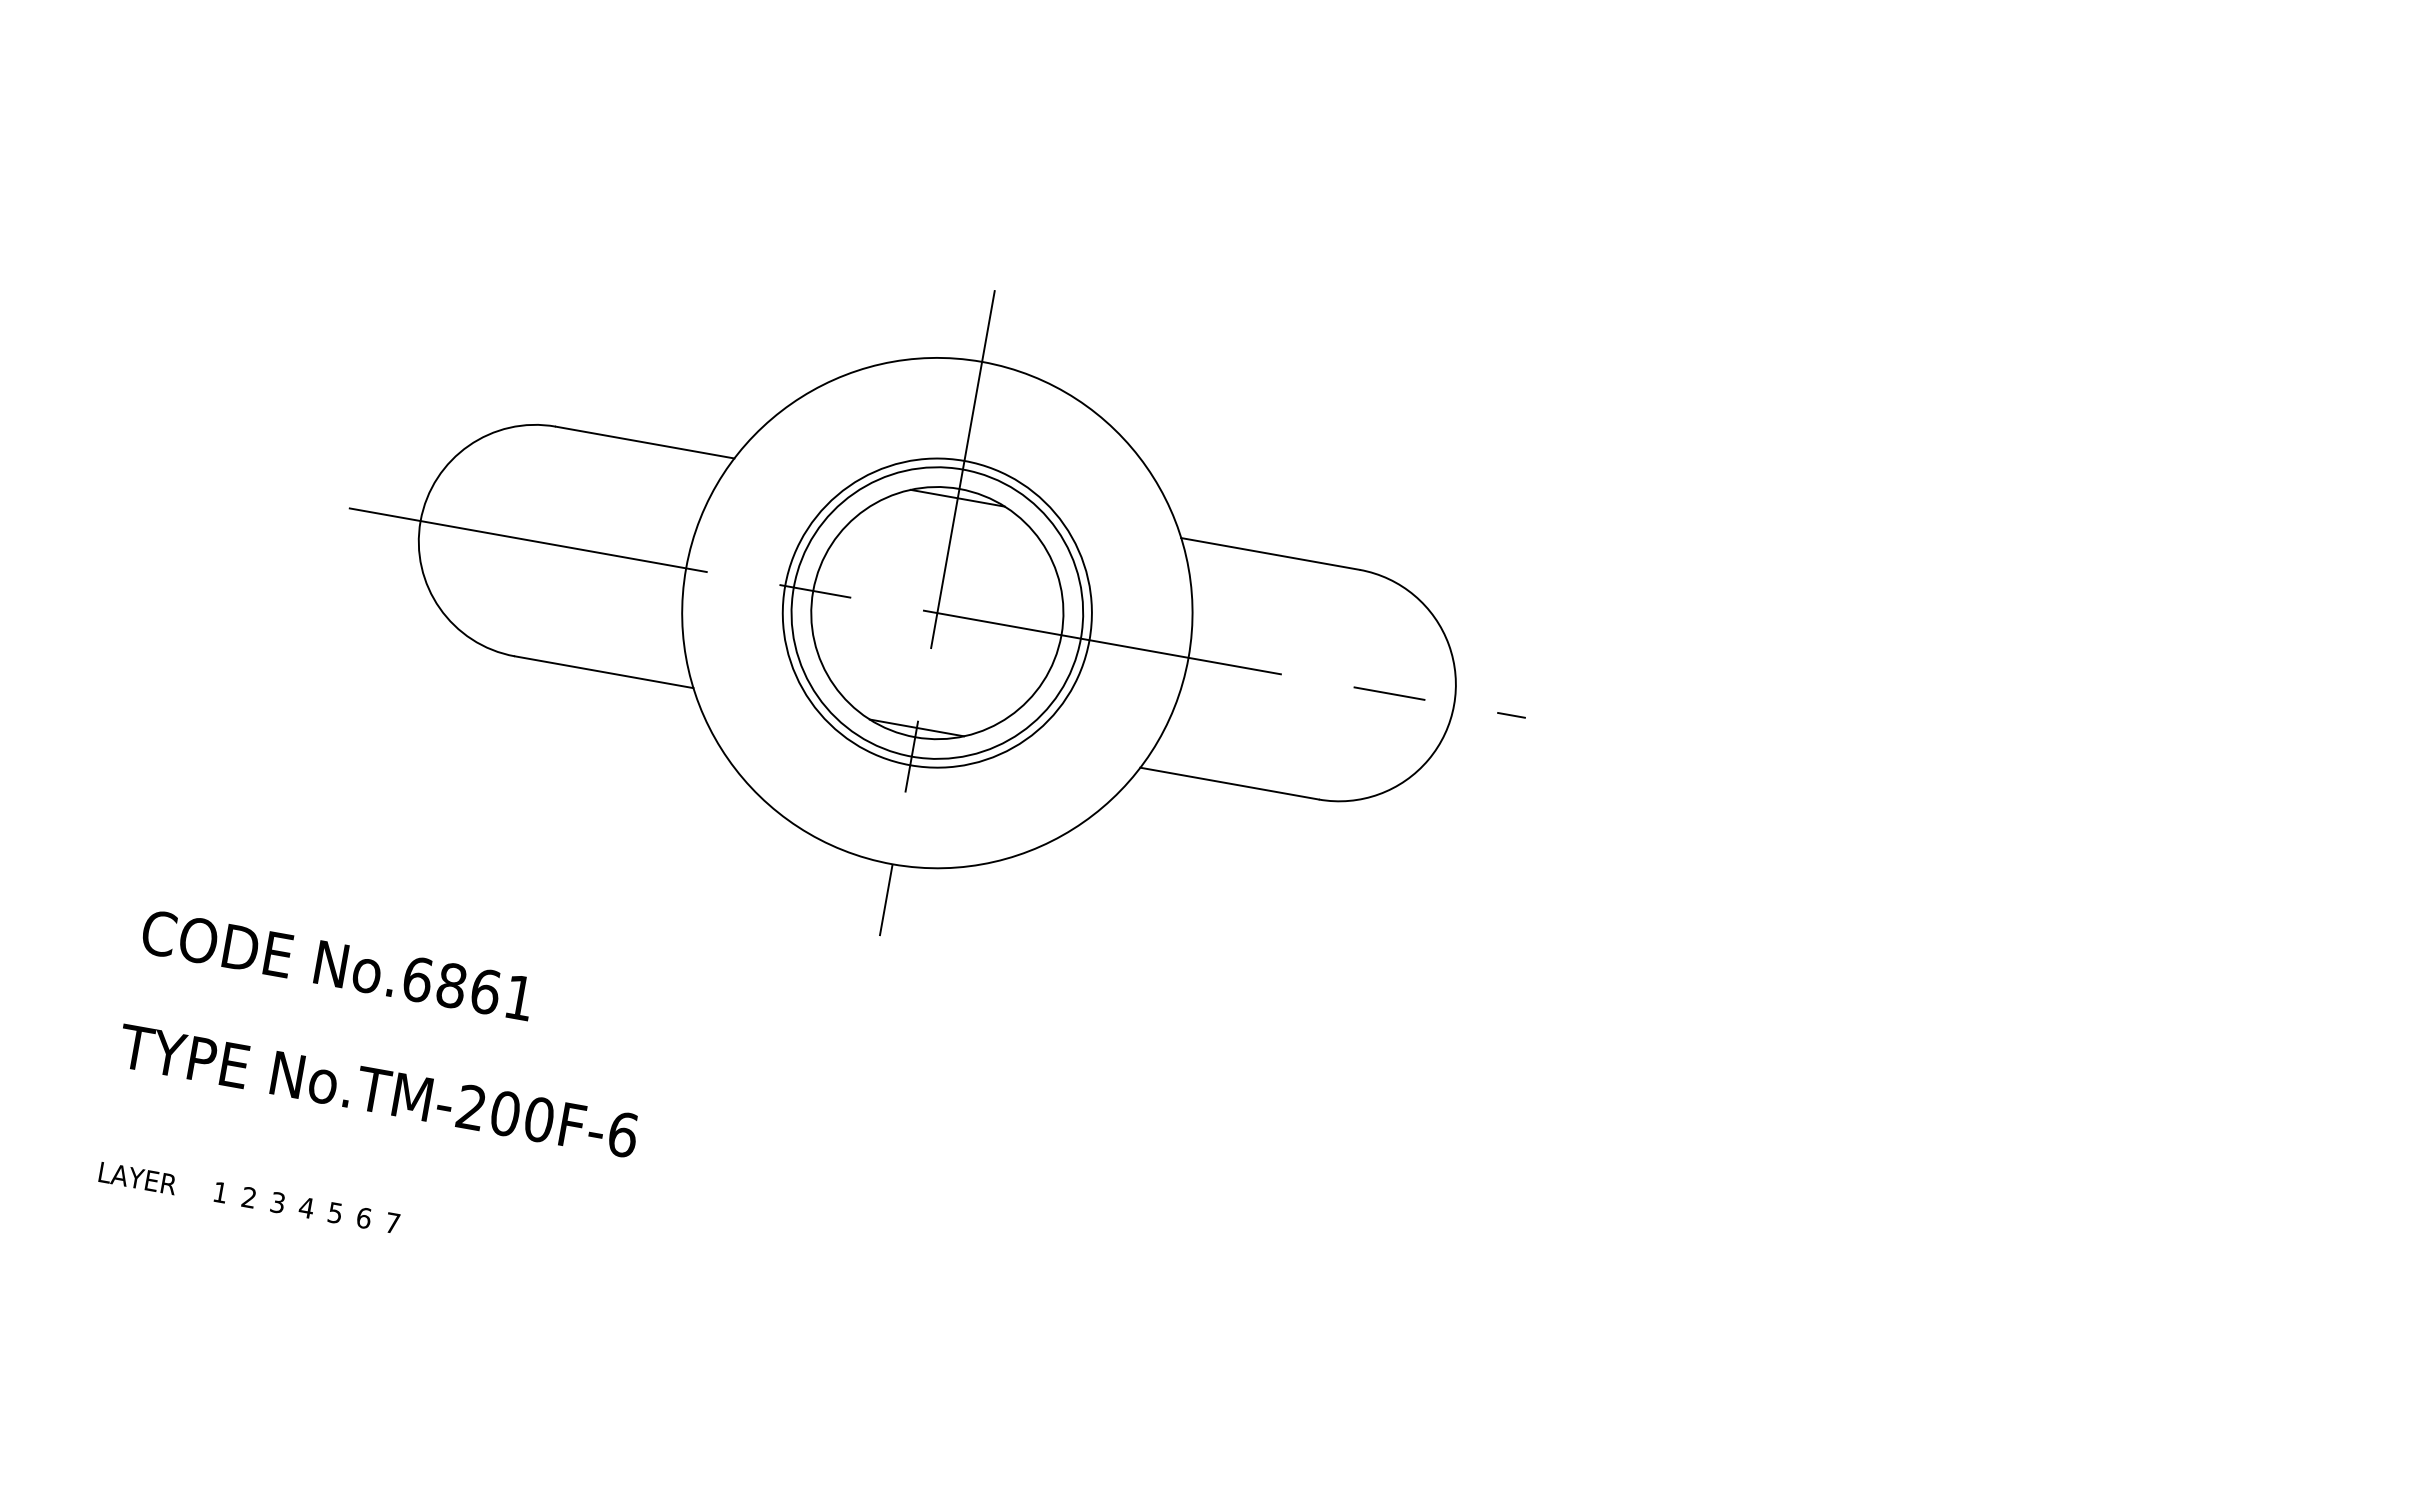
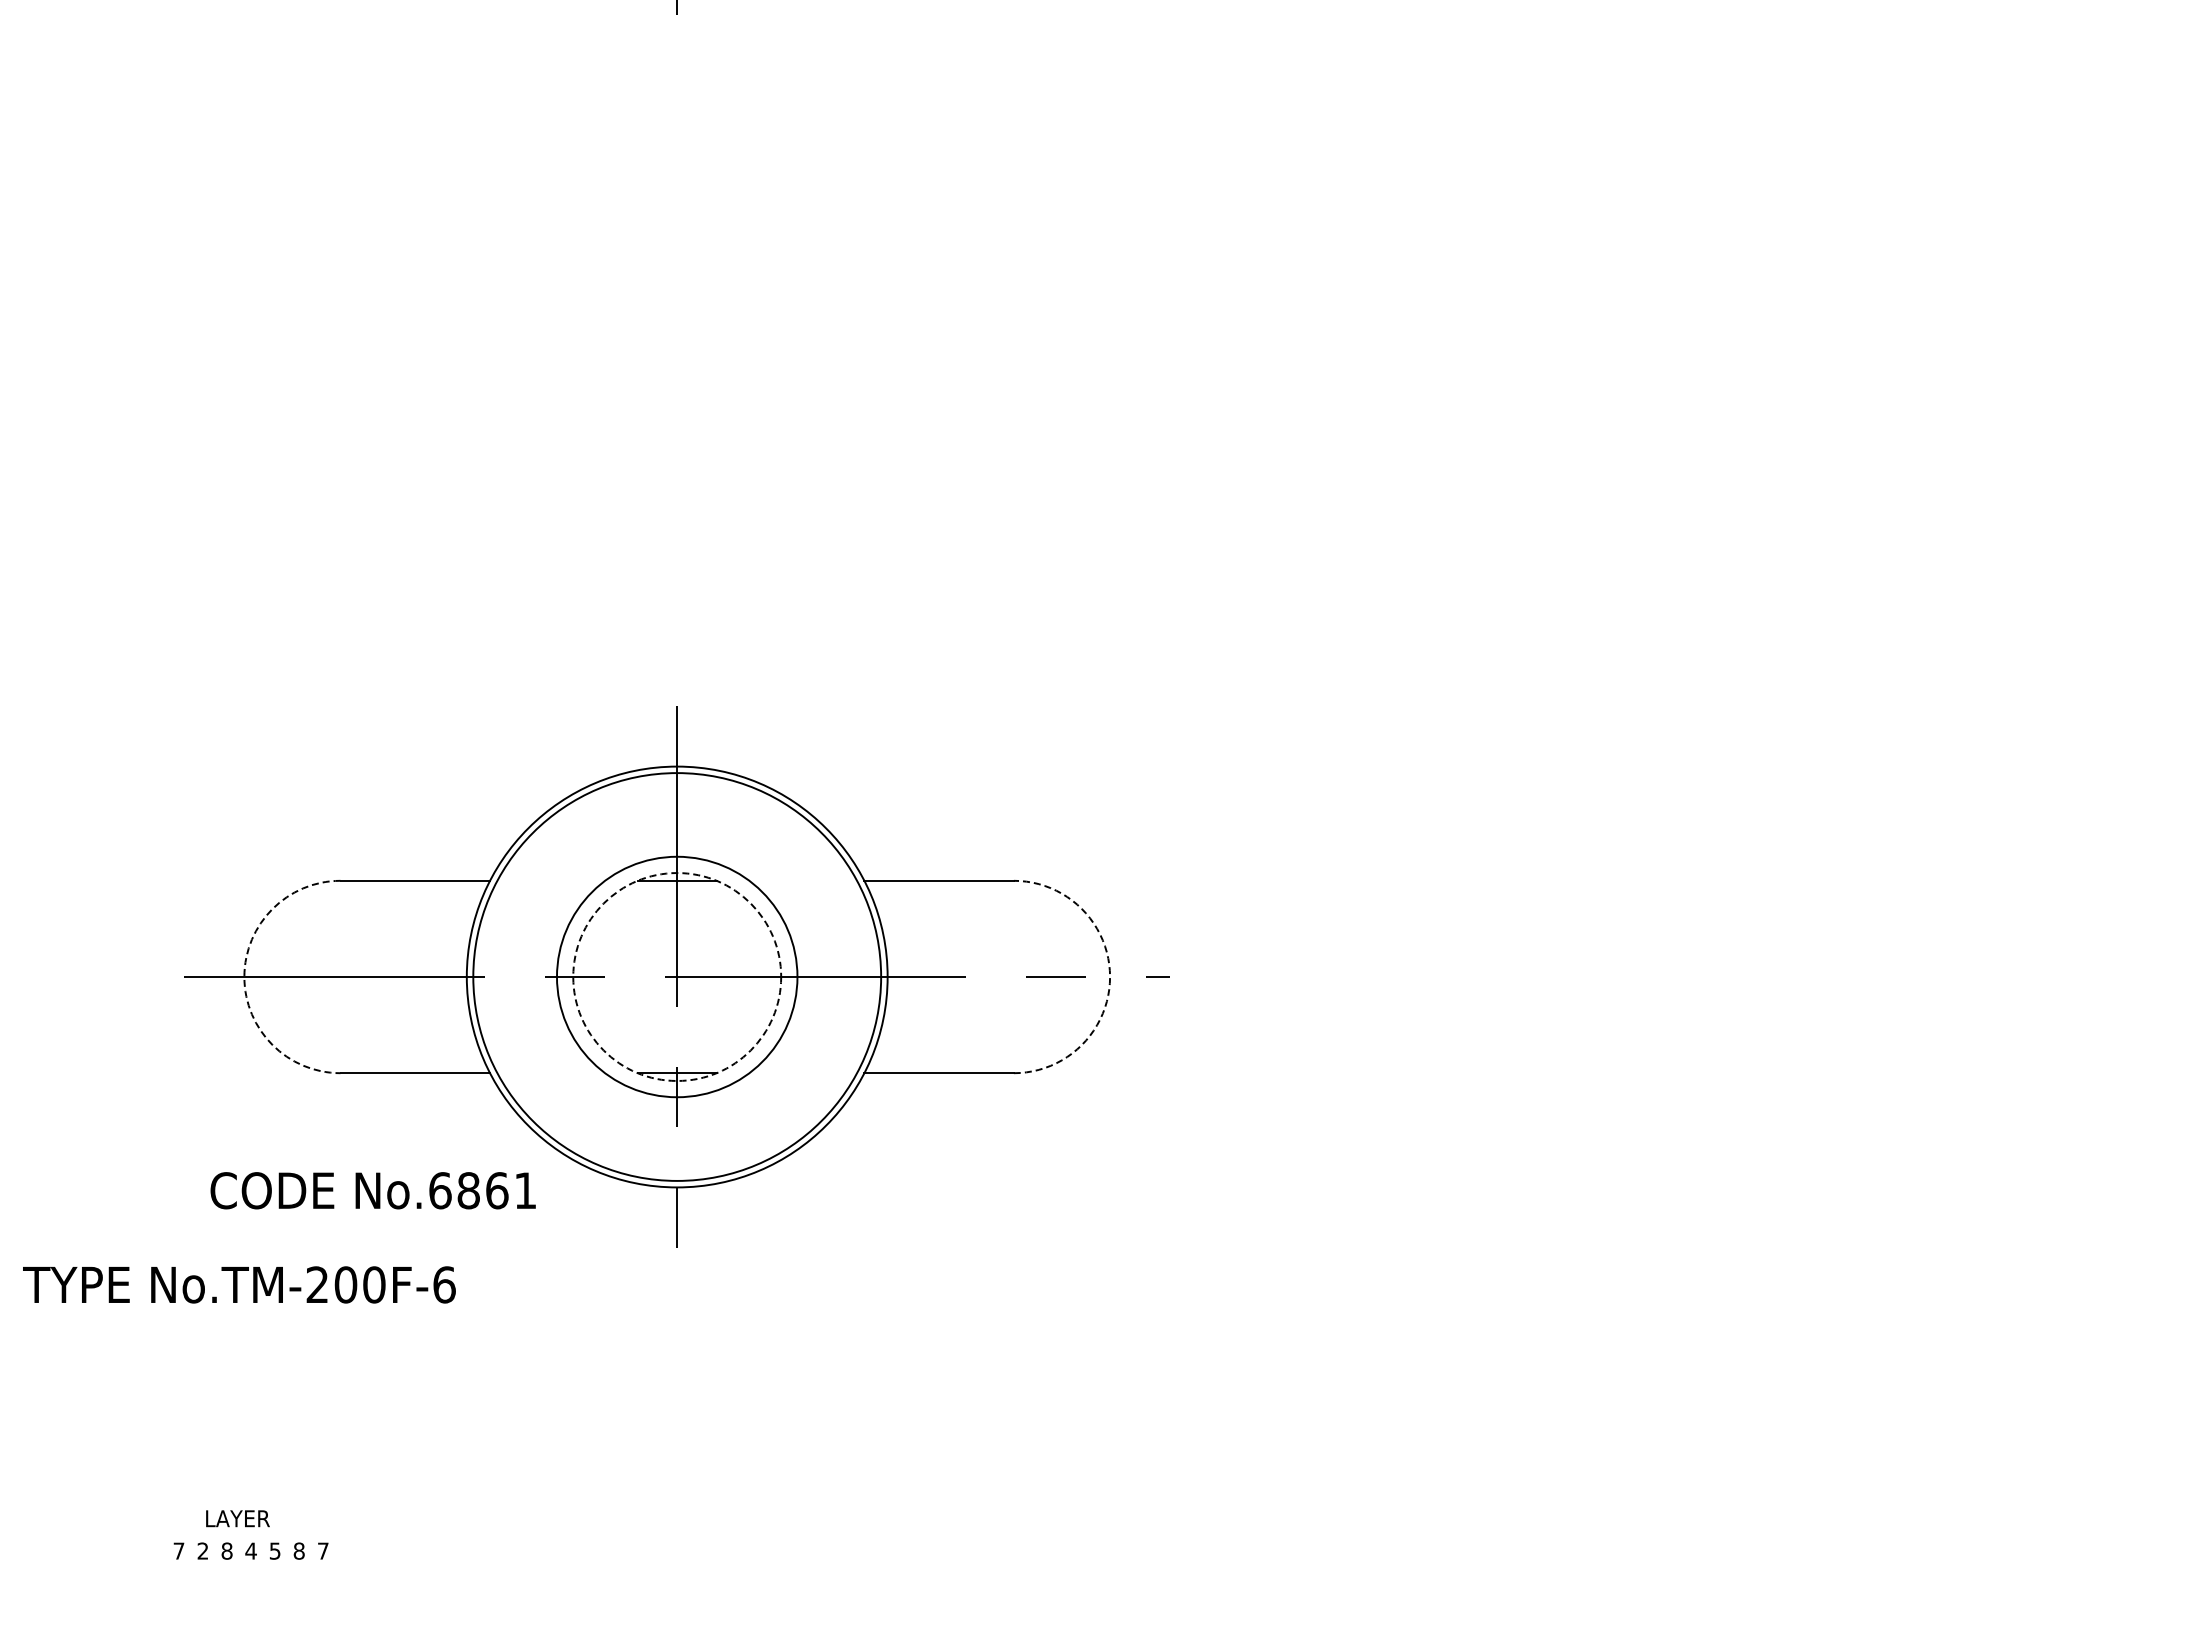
arc: (420, 521) -> (244, 977), solid -> dashed
circle: (936, 612) -> (676, 976), size x1.6
circle: (937, 612) -> (677, 976), solid -> dashed
arc: (1454, 705) -> (1110, 977), solid -> dashed
text: (336, 964) -> (372, 1190), moved
text: (378, 1090) -> (239, 1284), moved
text: (137, 1178) -> (237, 1518), moved
text: (220, 1191) -> (178, 1550), 1 -> 7
text: (277, 1201) -> (226, 1550), 3 -> 8
text: (363, 1217) -> (298, 1550), 6 -> 8

